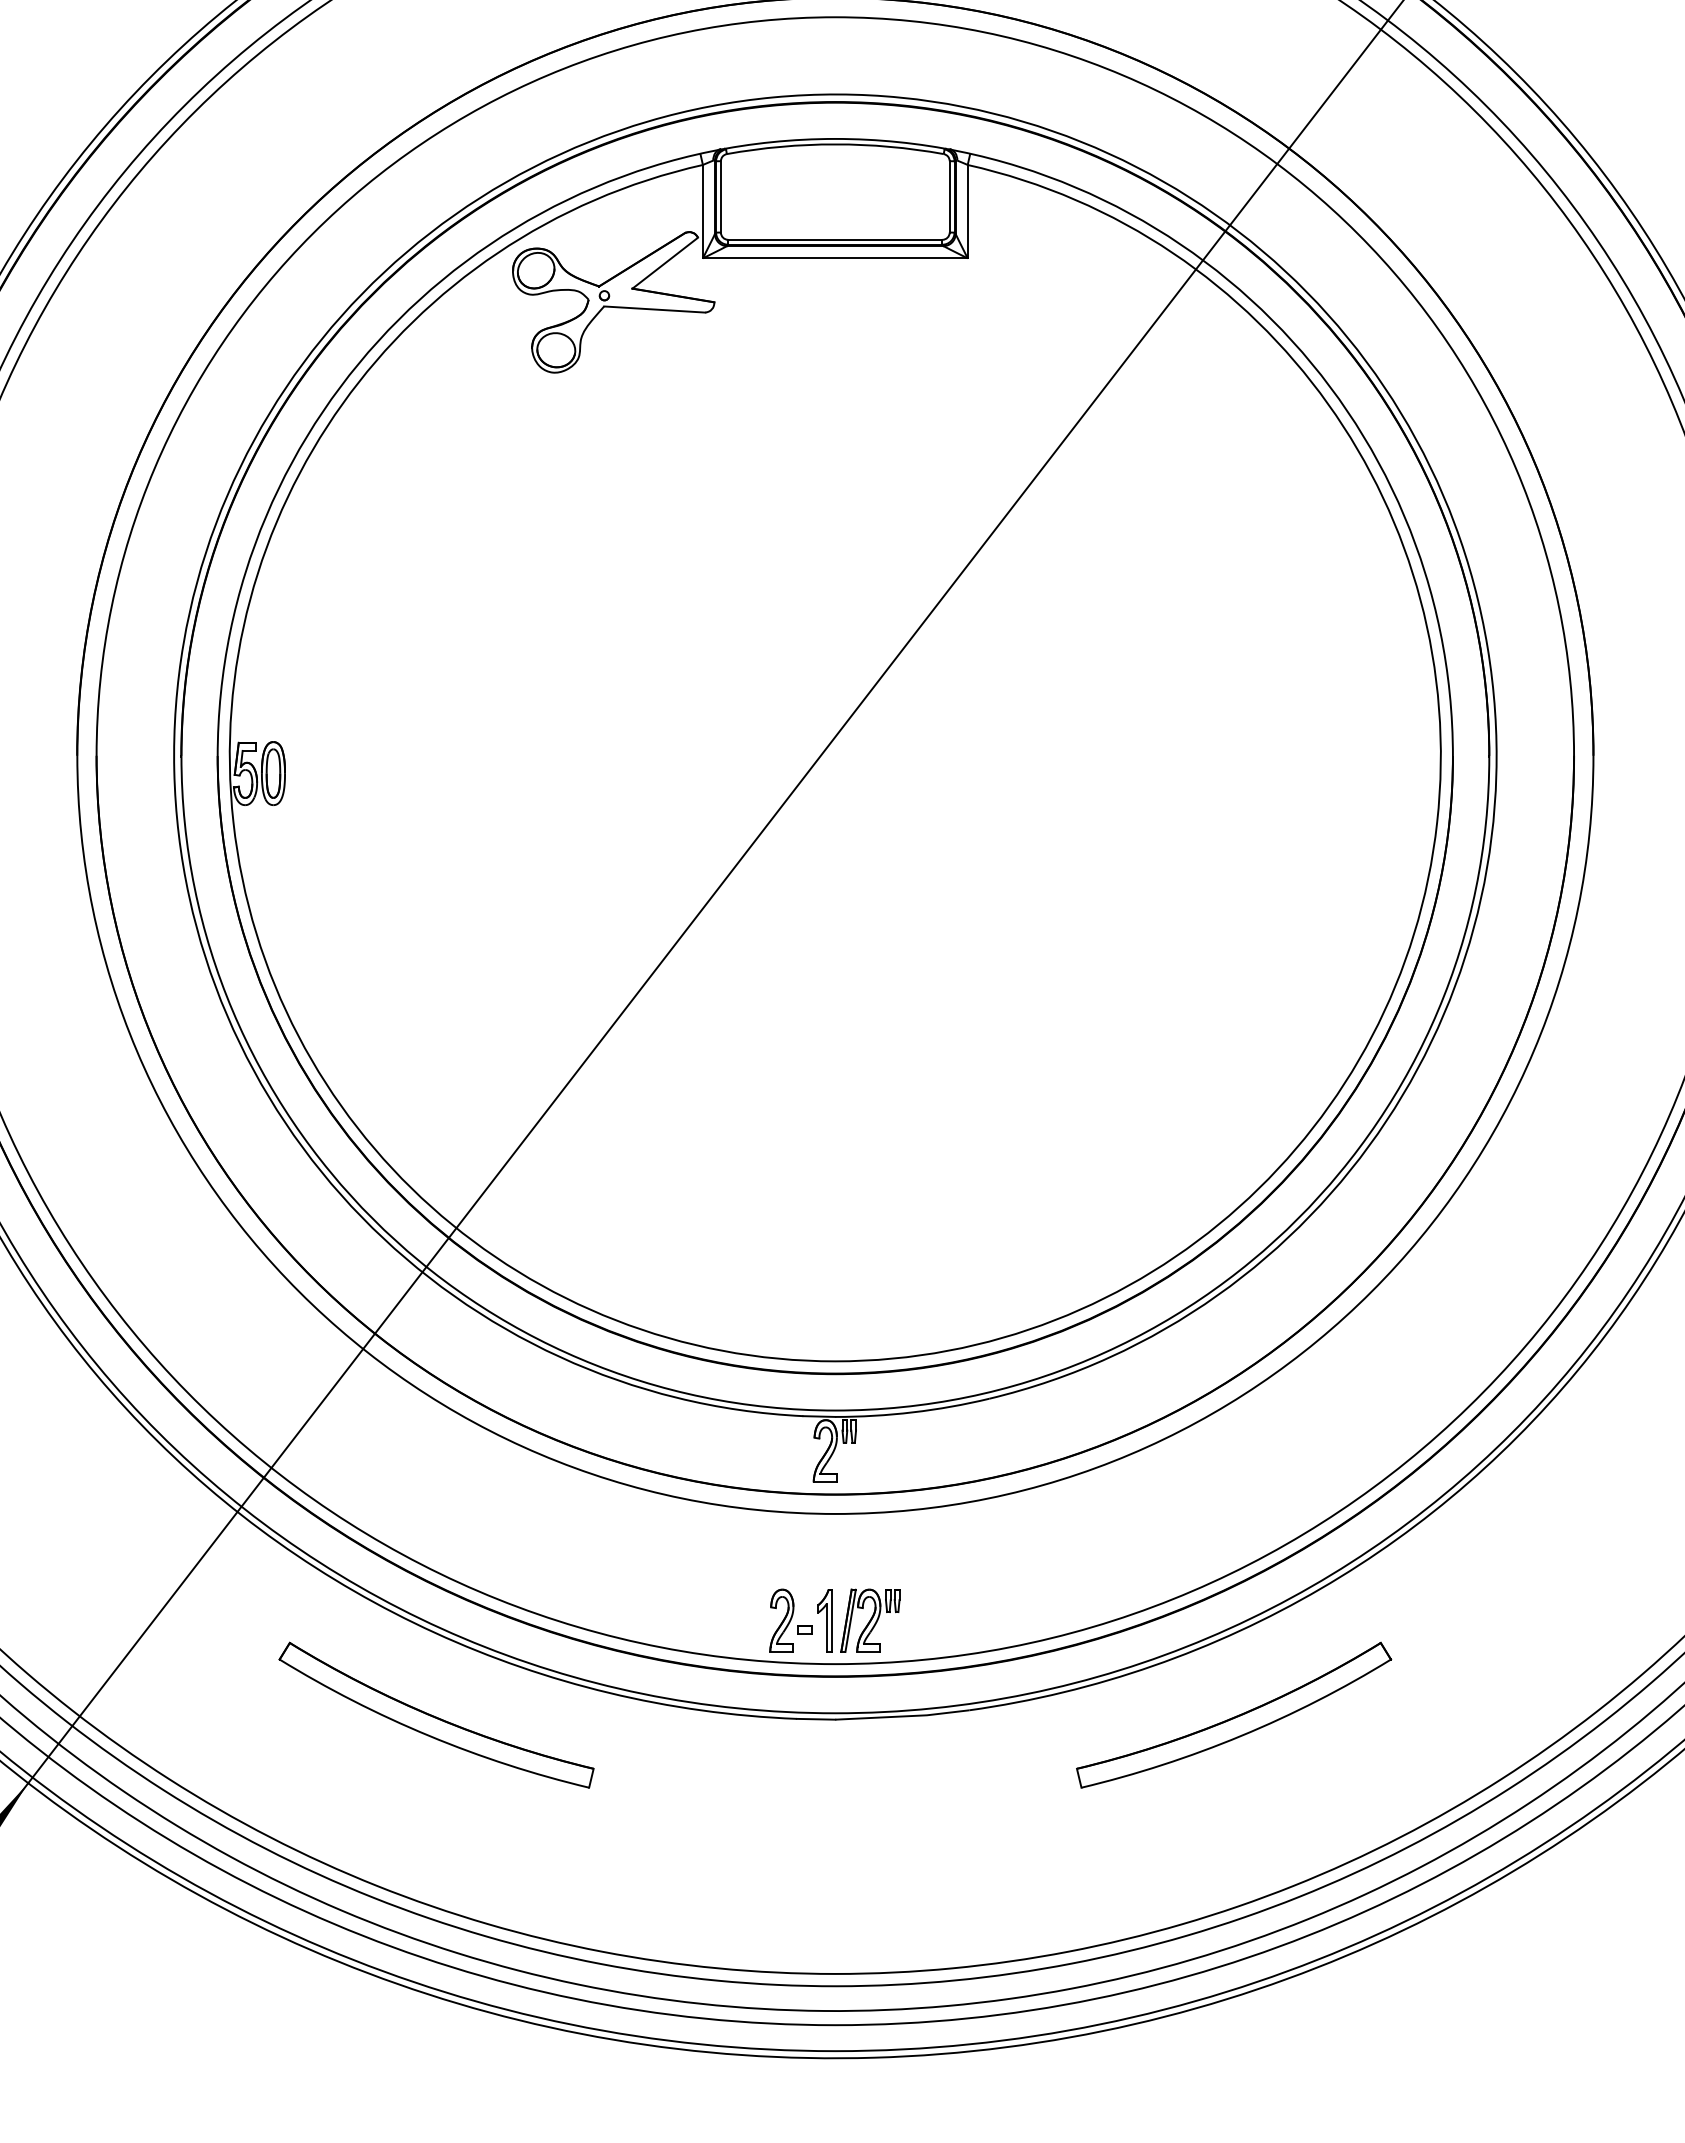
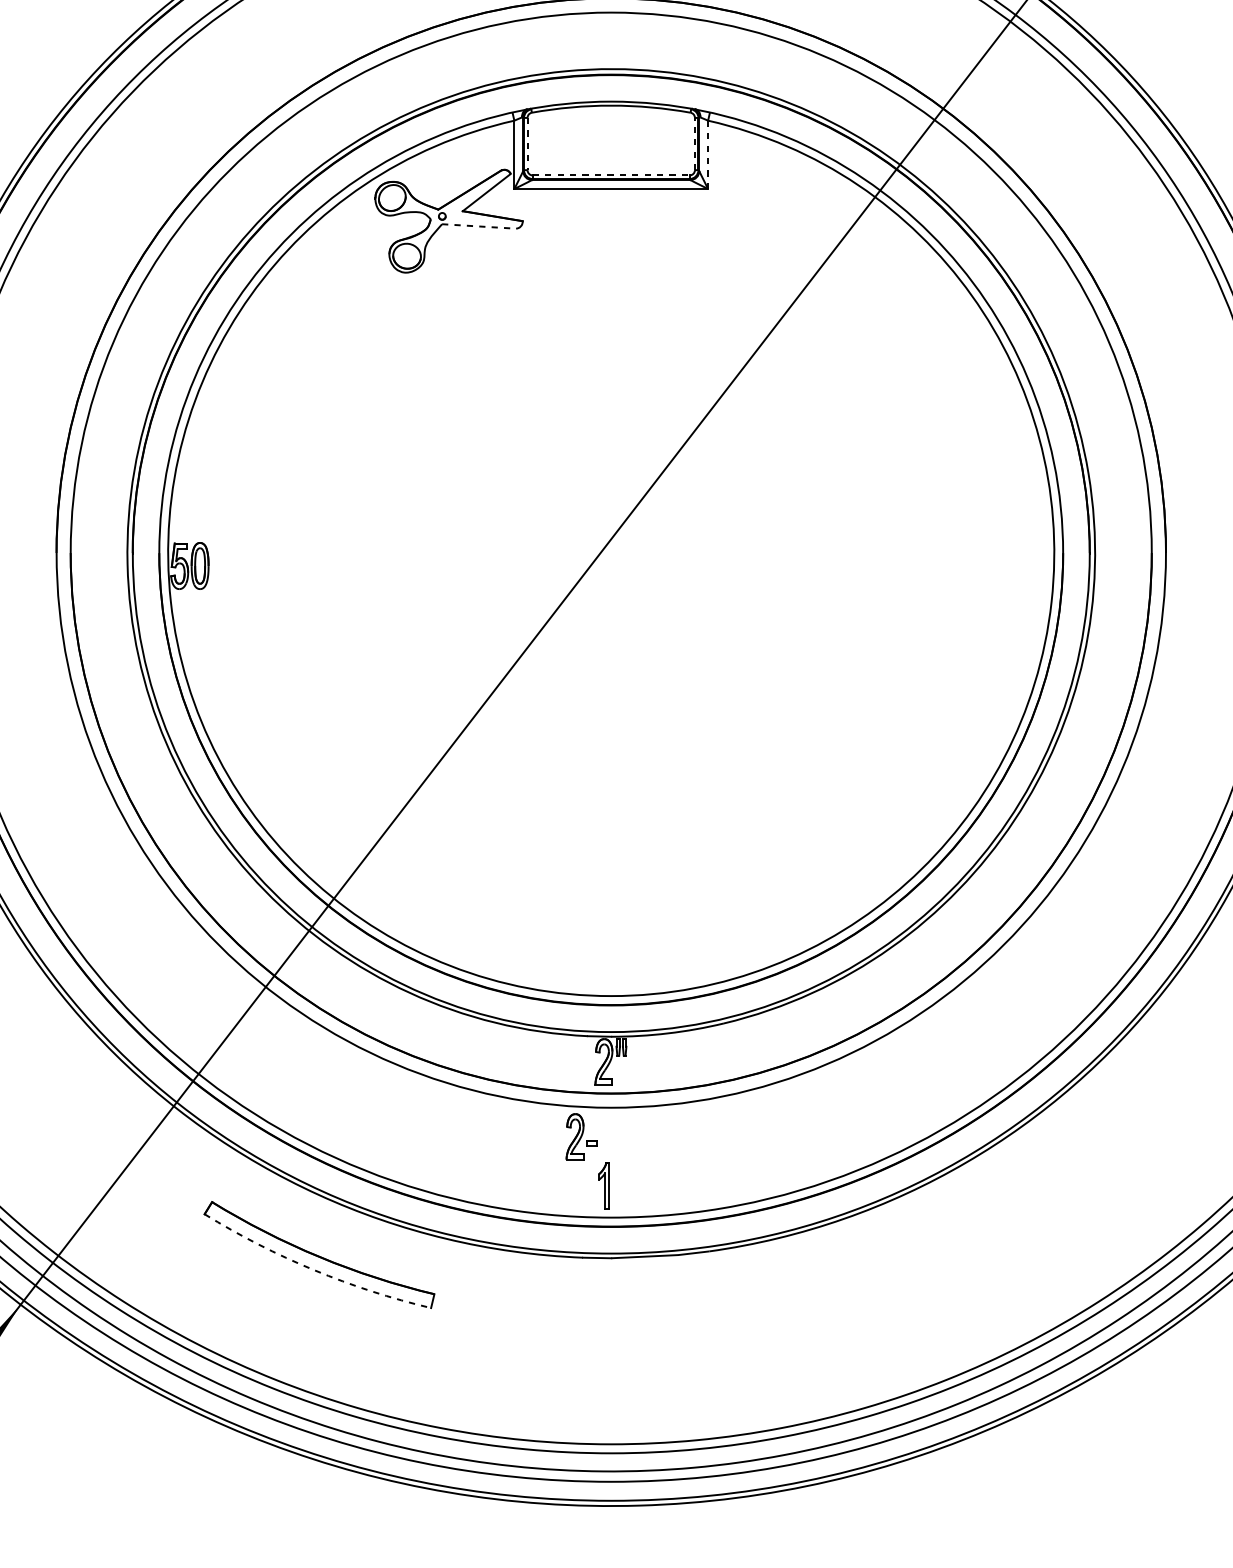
line: (720, 196) -> (527, 143), solid -> dashed
line: (949, 196) -> (694, 143), solid -> dashed
line: (967, 211) -> (707, 154), solid -> dashed
line: (835, 239) -> (611, 175), solid -> dashed
line: (654, 309) -> (478, 226), solid -> dashed
part: (790, 1620) -> (581, 1136), moved
part: (870, 1620) -> (636, 1185), removed
part: (1234, 1714) -> (903, 1254), removed
arc: (429, 1735) -> (314, 1269), solid -> dashed

